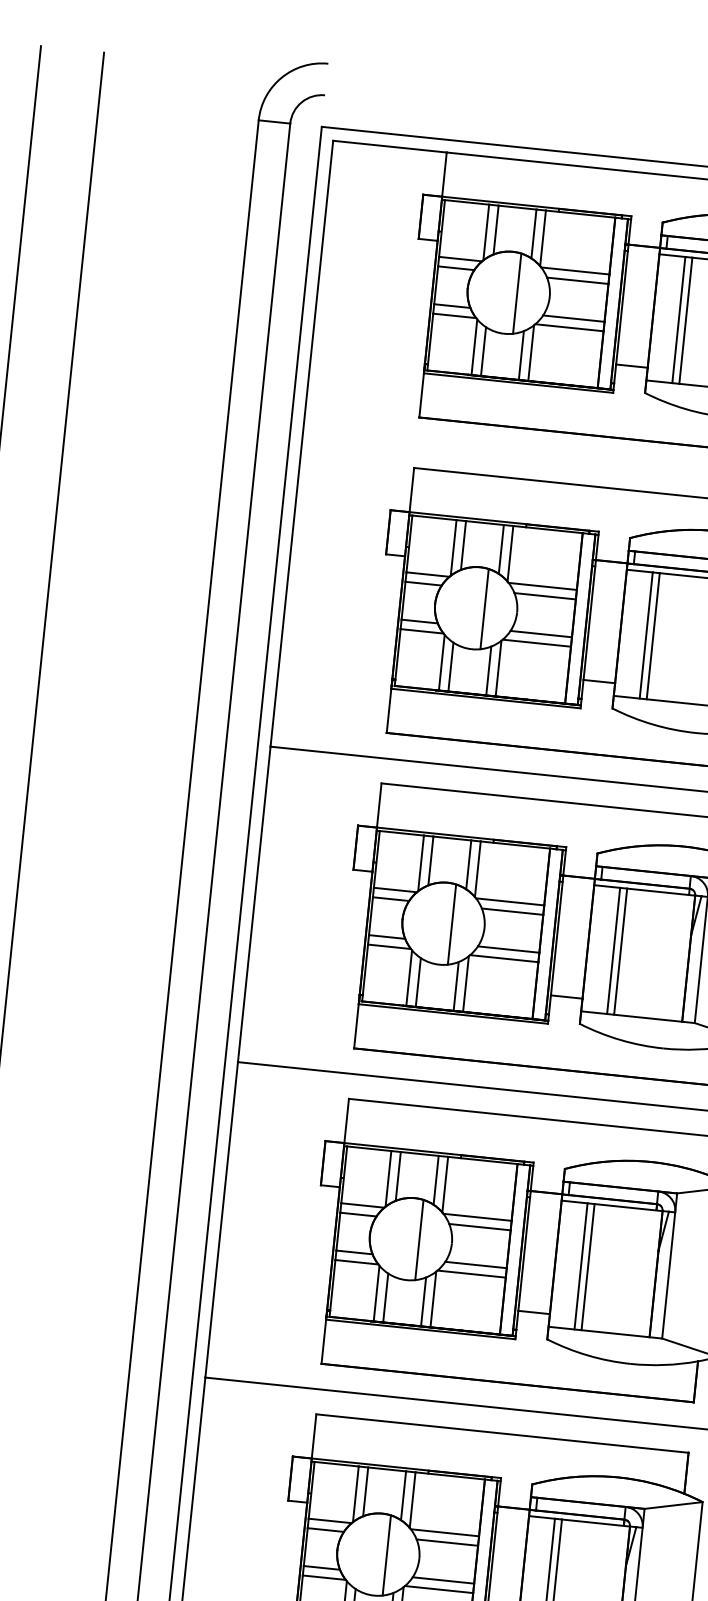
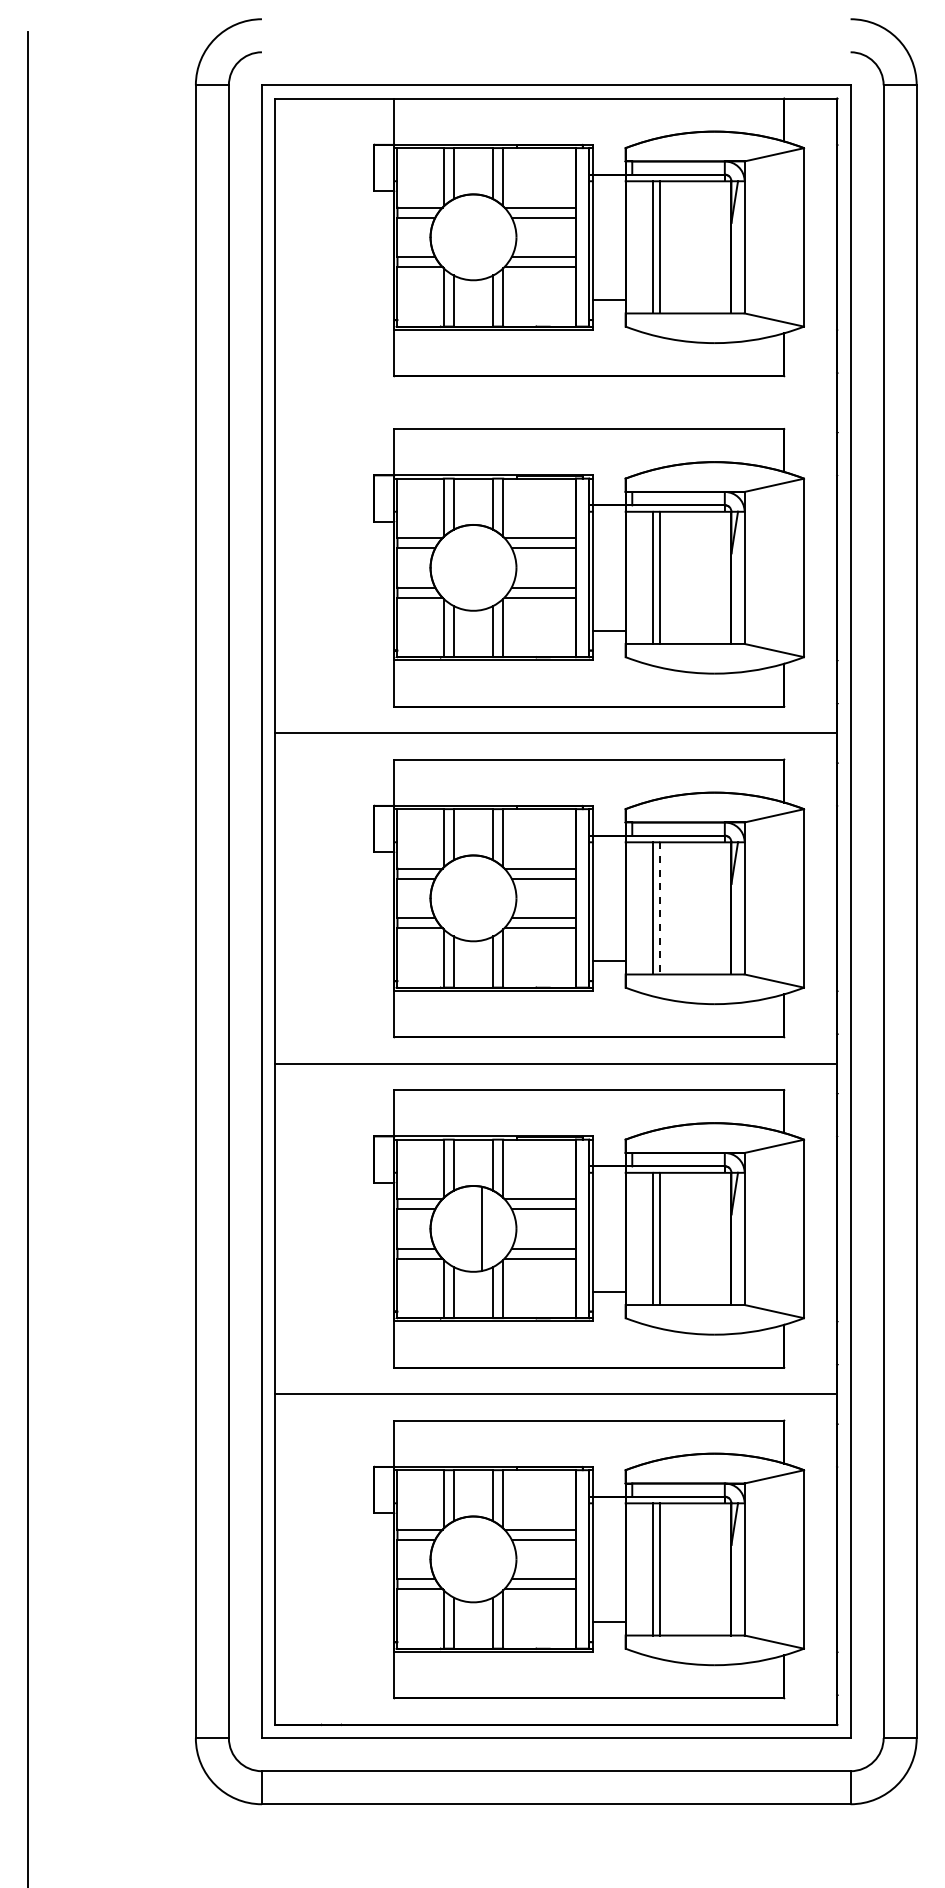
line: (517, 293) -> (482, 237), removed
line: (484, 608) -> (482, 567), removed
line: (452, 924) -> (482, 898), removed
line: (621, 951) -> (660, 908), solid -> dashed
line: (386, 1555) -> (482, 1559), removed

